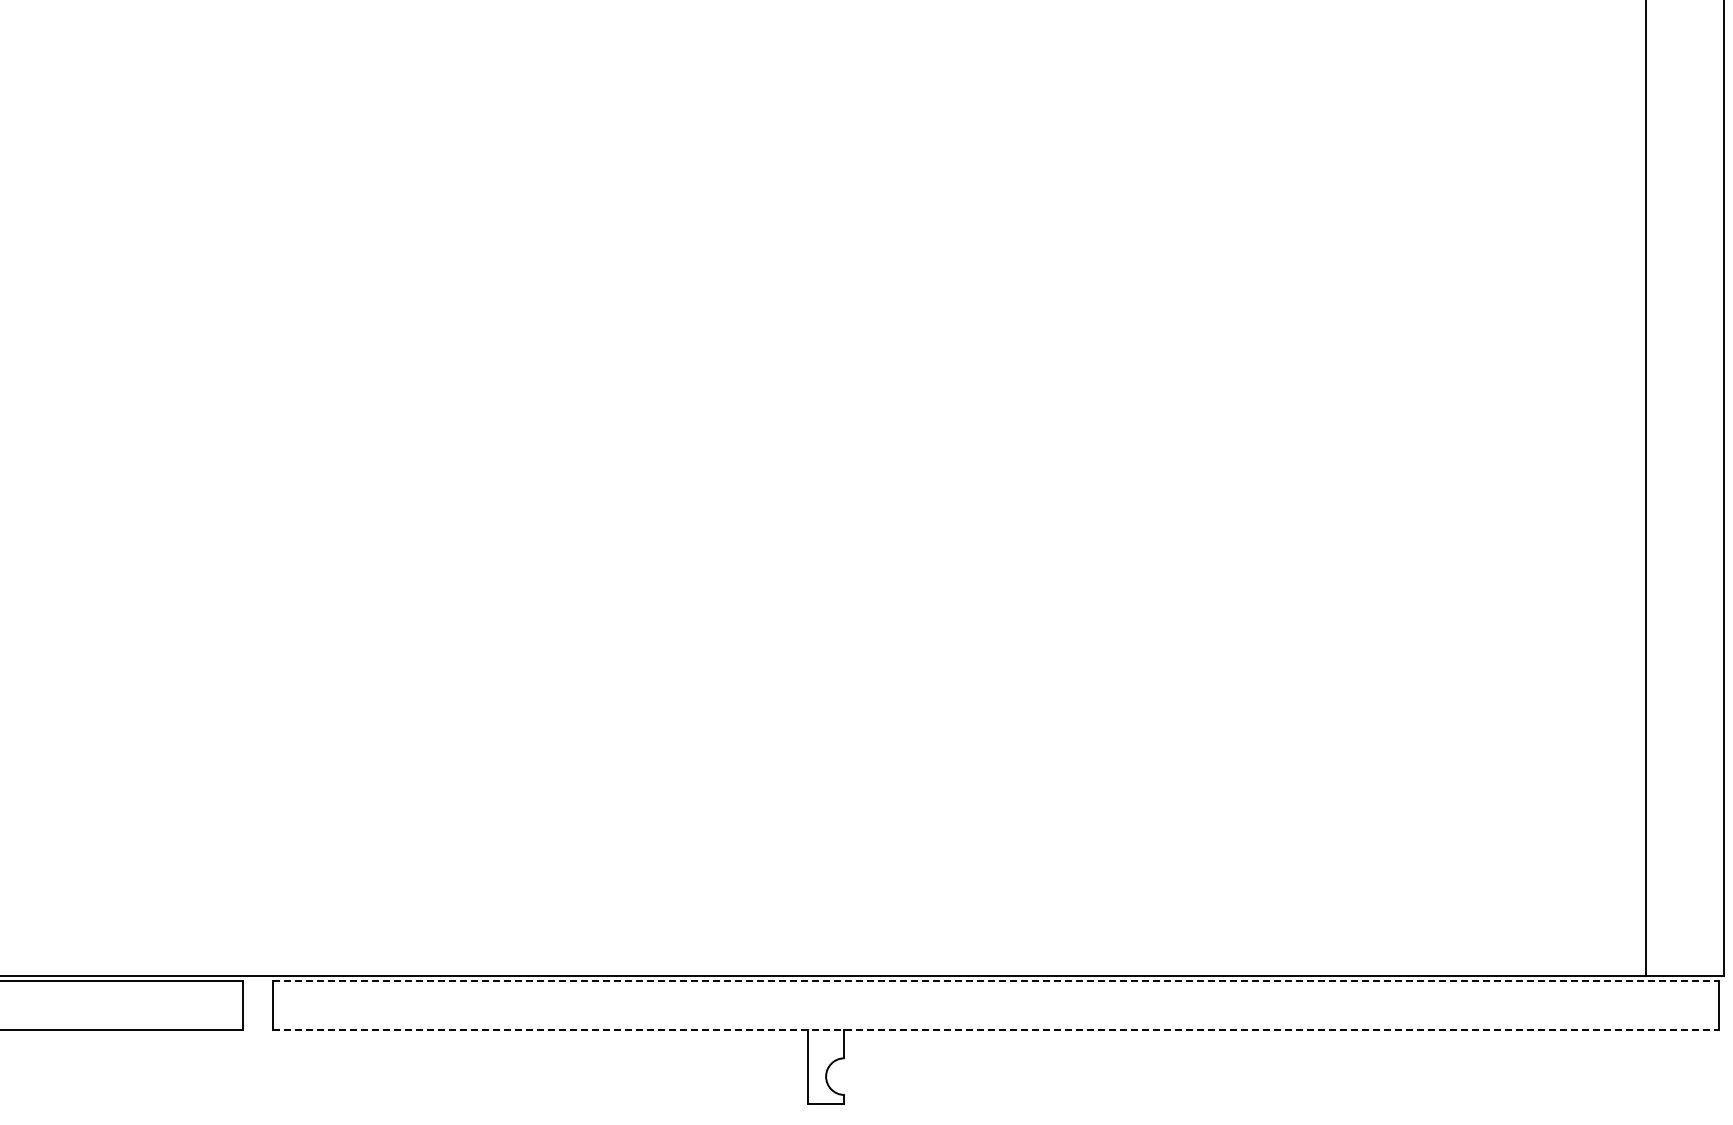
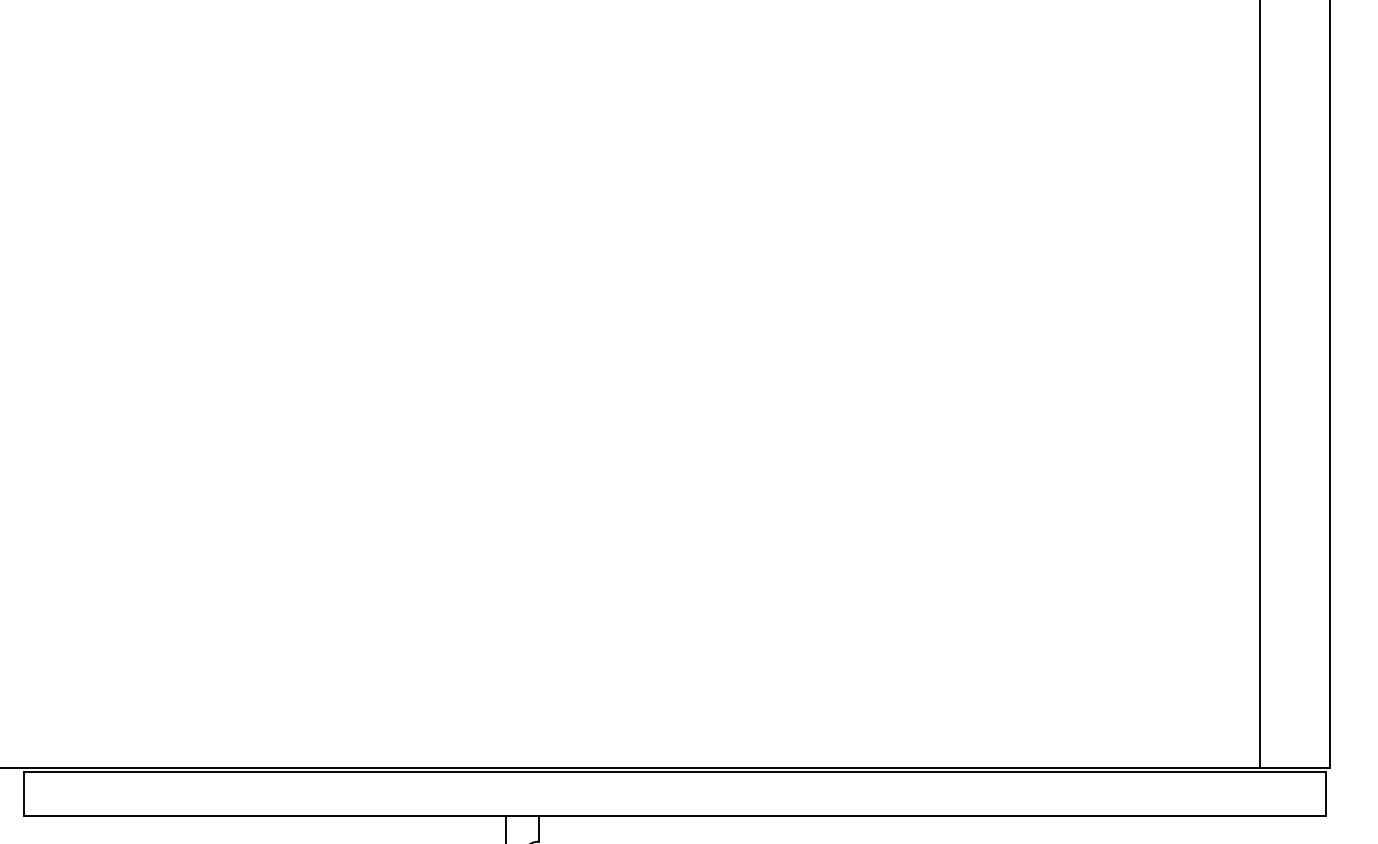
line: (996, 981) -> (675, 772), dashed -> solid
line: (996, 1030) -> (675, 816), dashed -> solid

